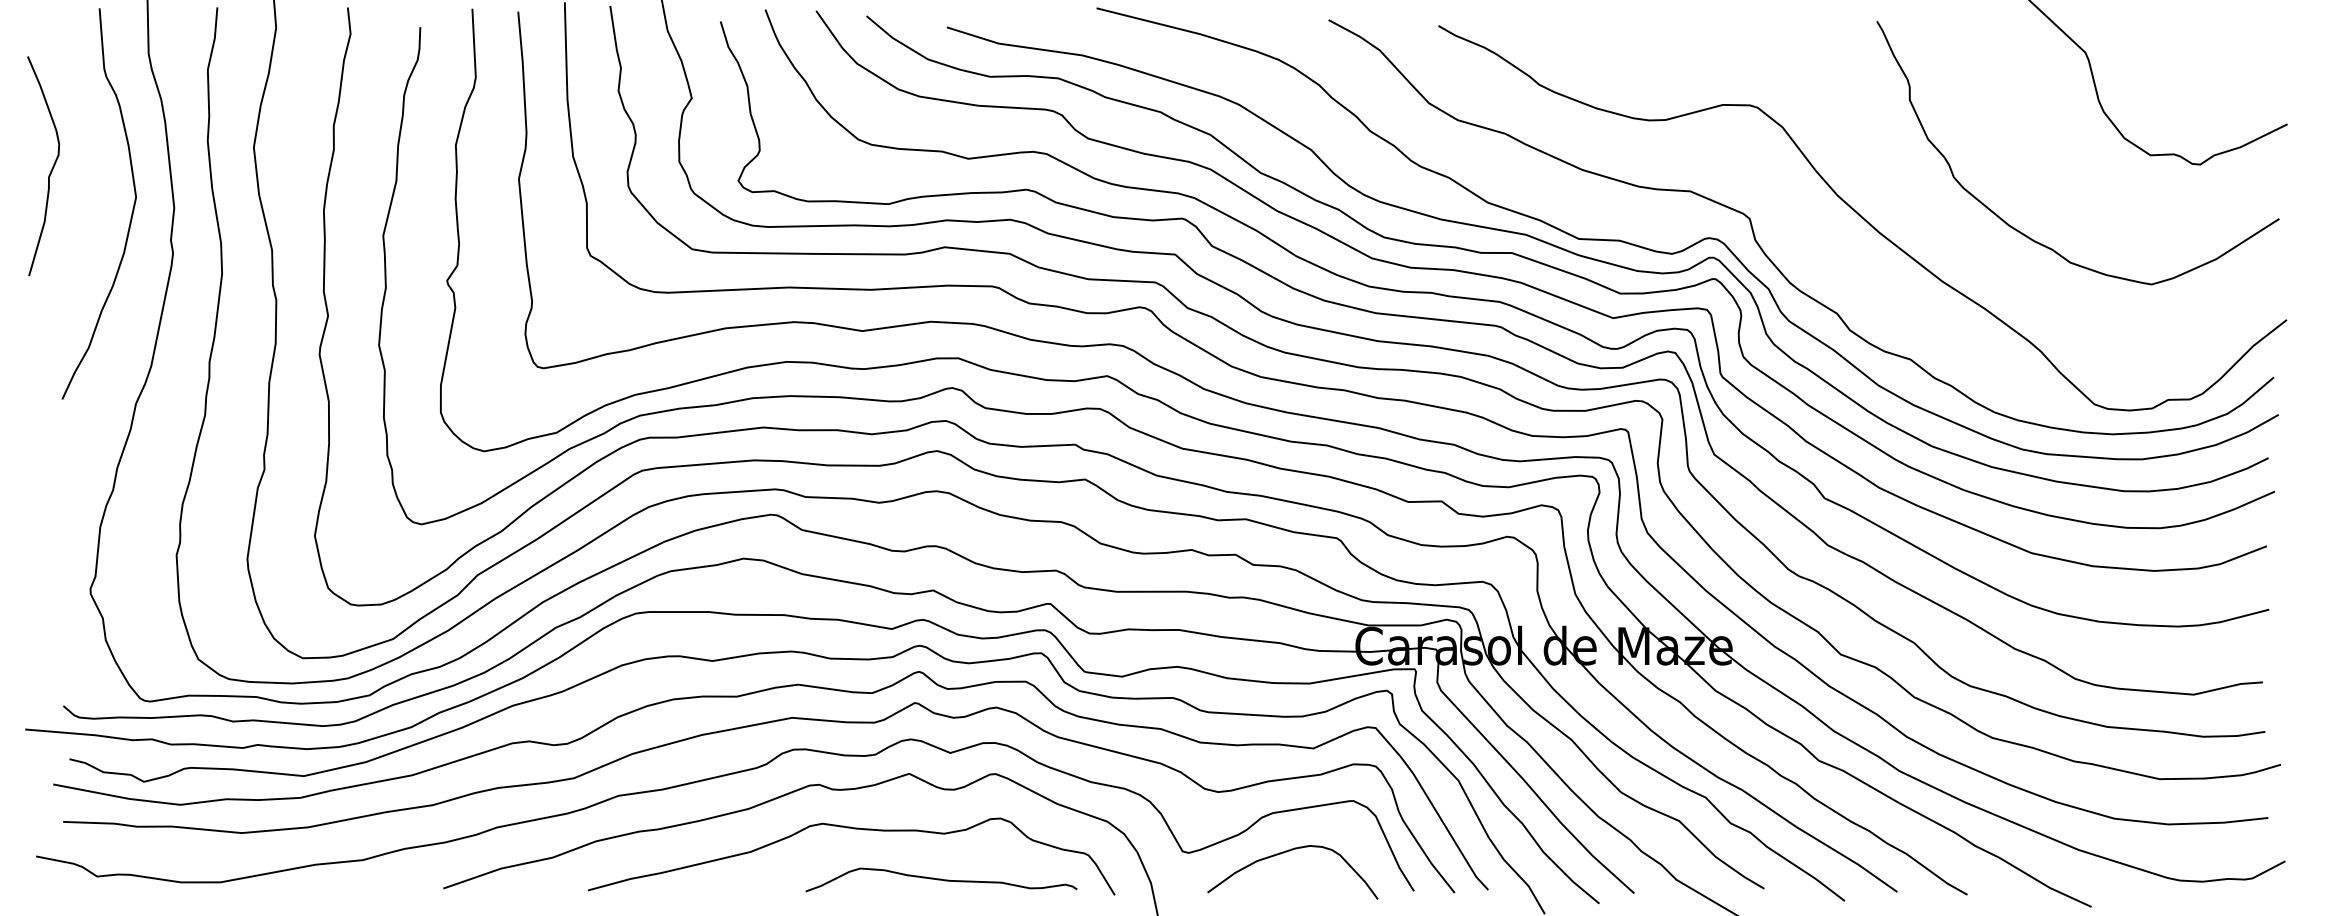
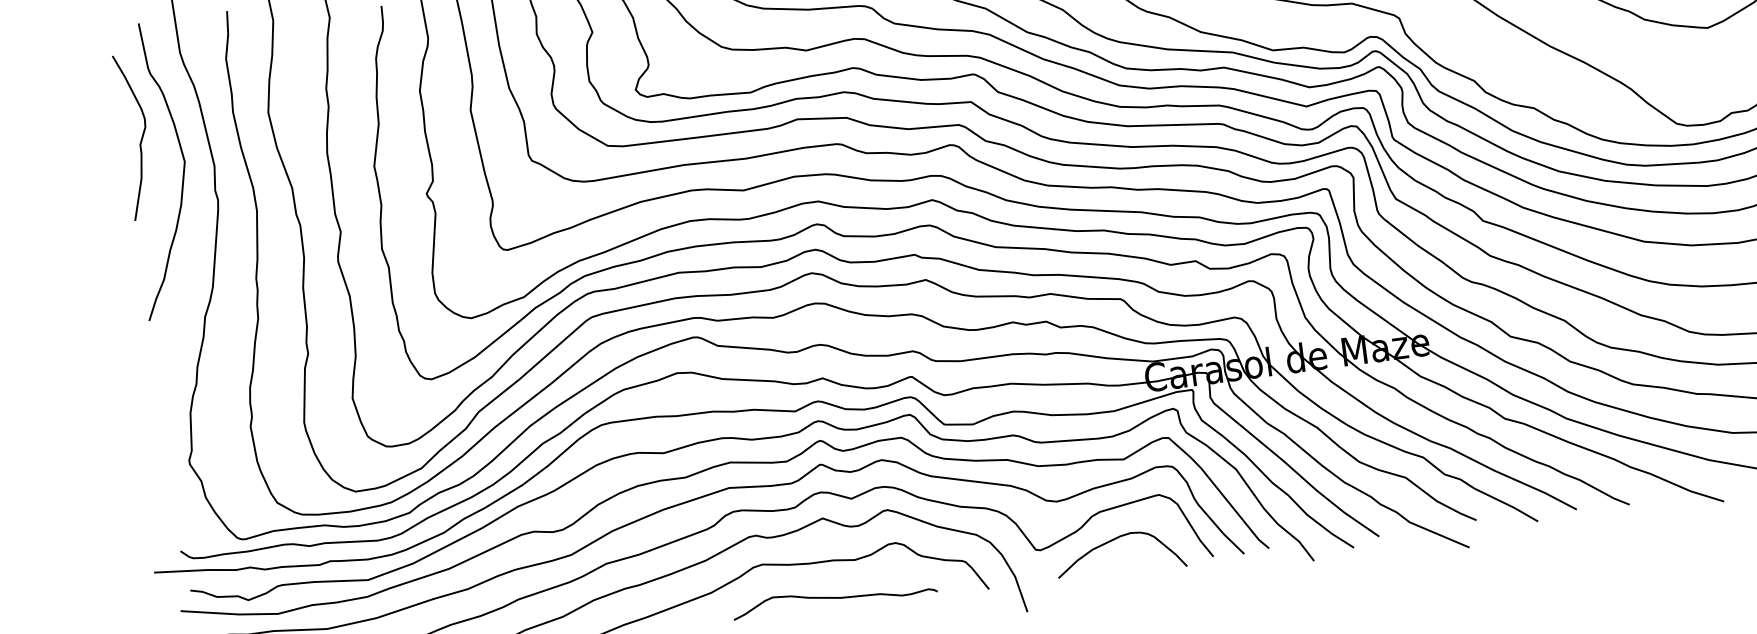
curve: (50, 170) -> (140, 139), moved
curve: (941, 879) -> (834, 597), moved

